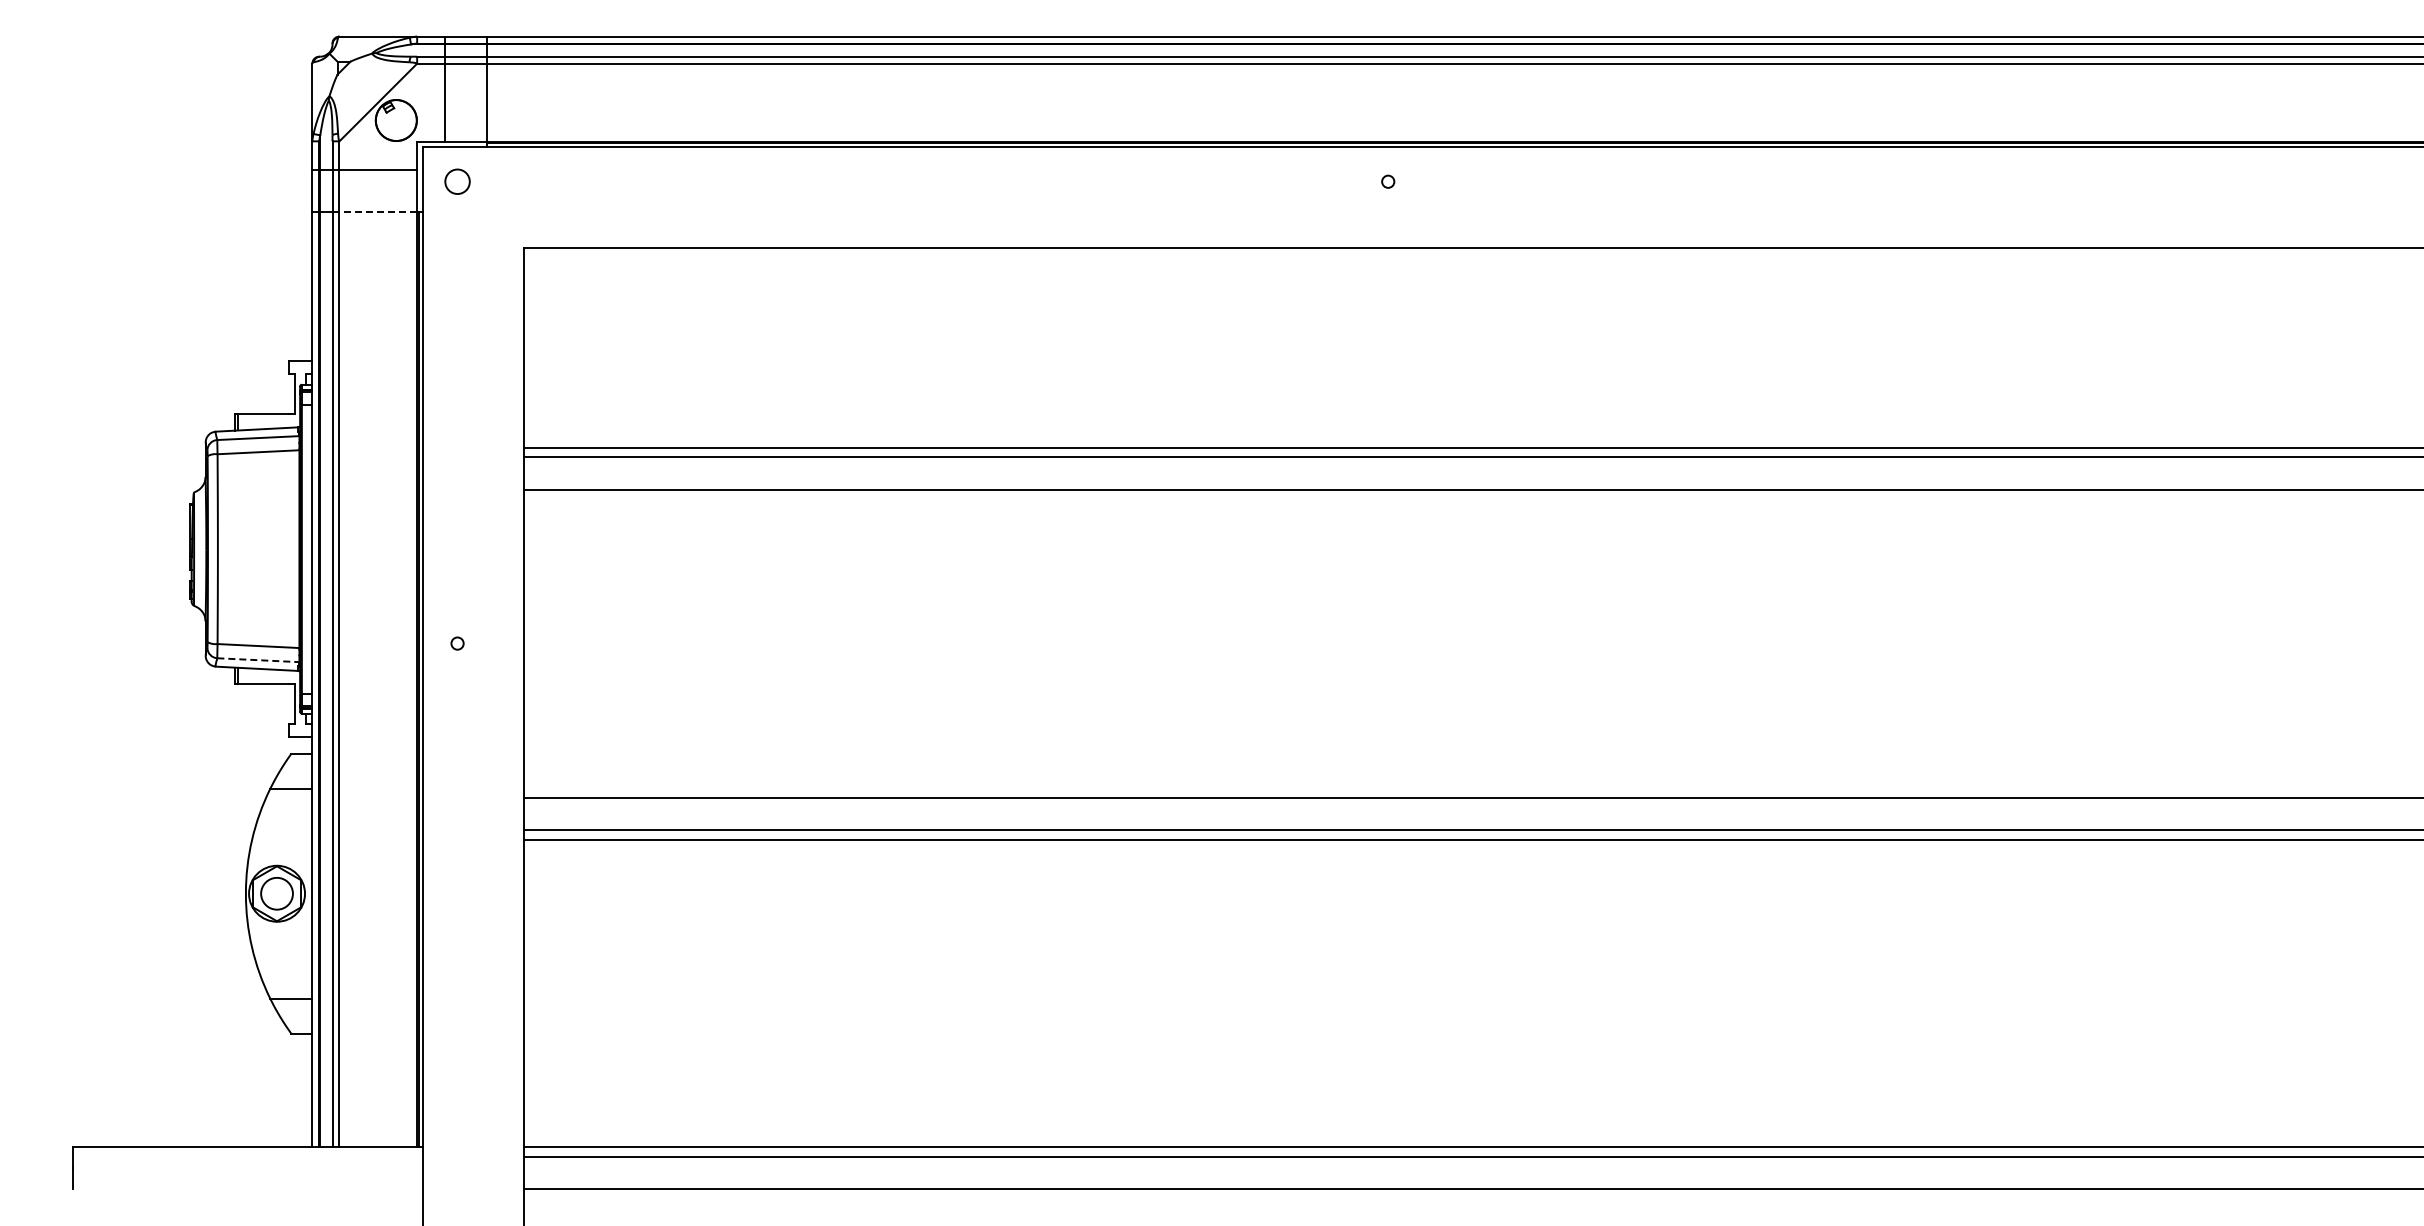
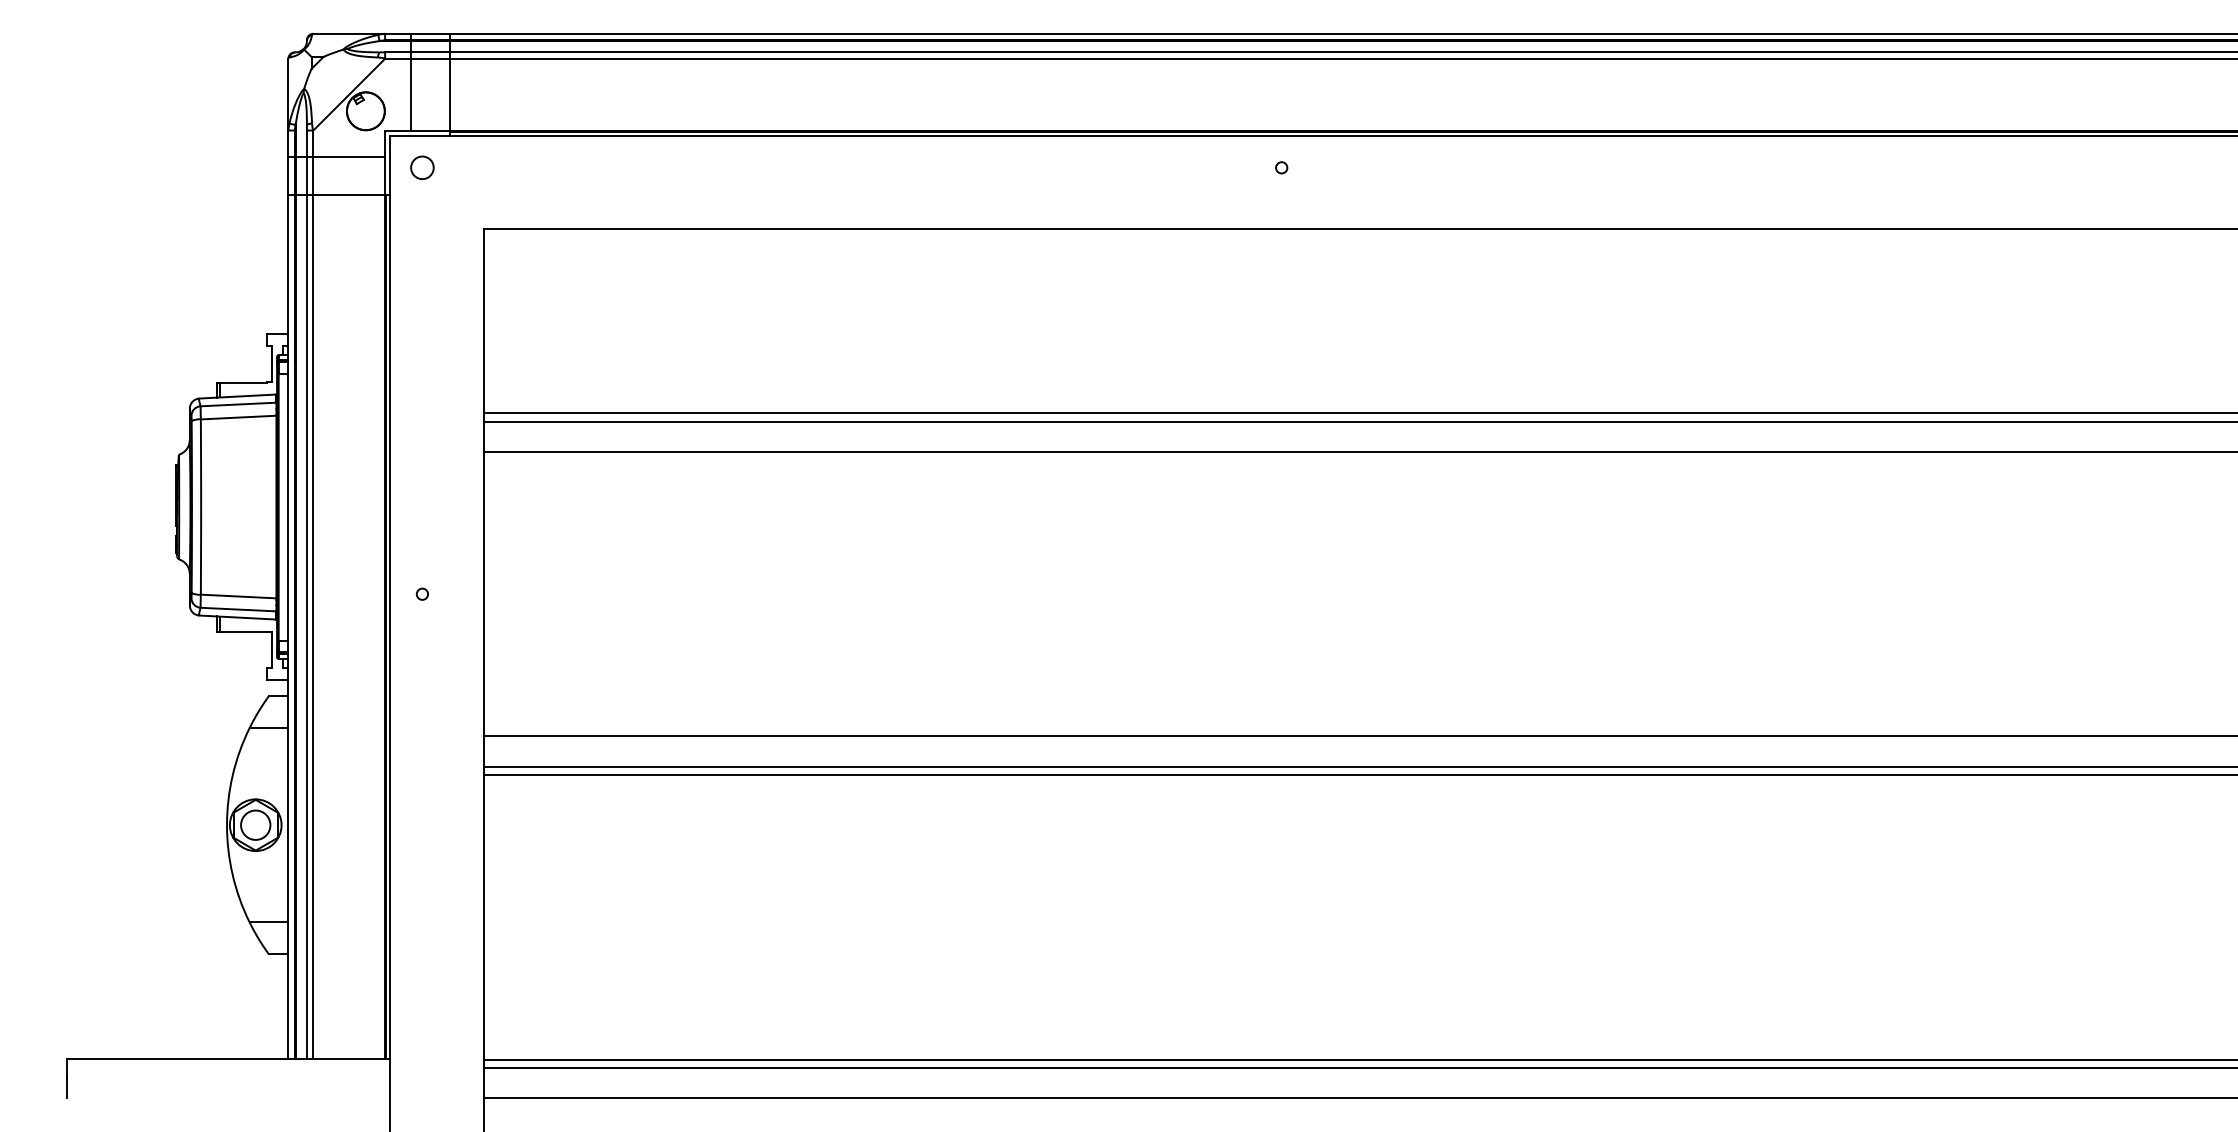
line: (378, 211) -> (349, 195), dashed -> solid
line: (258, 660) -> (238, 609), dashed -> solid

